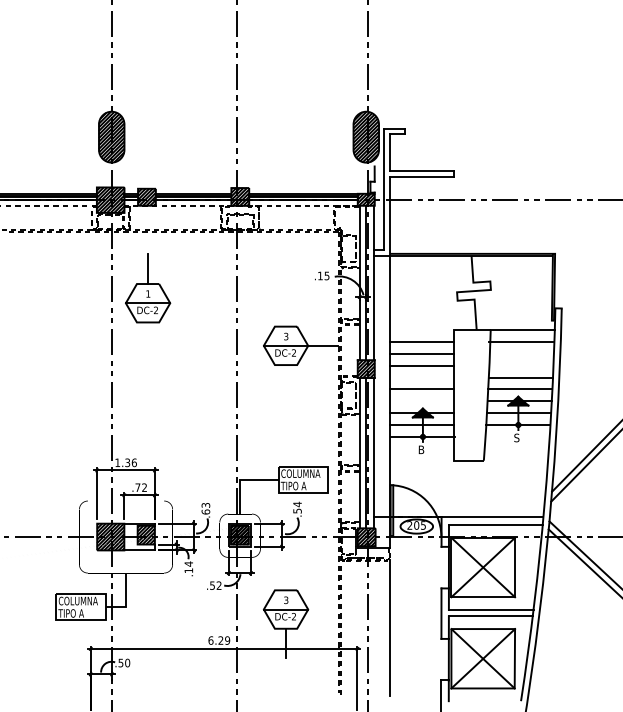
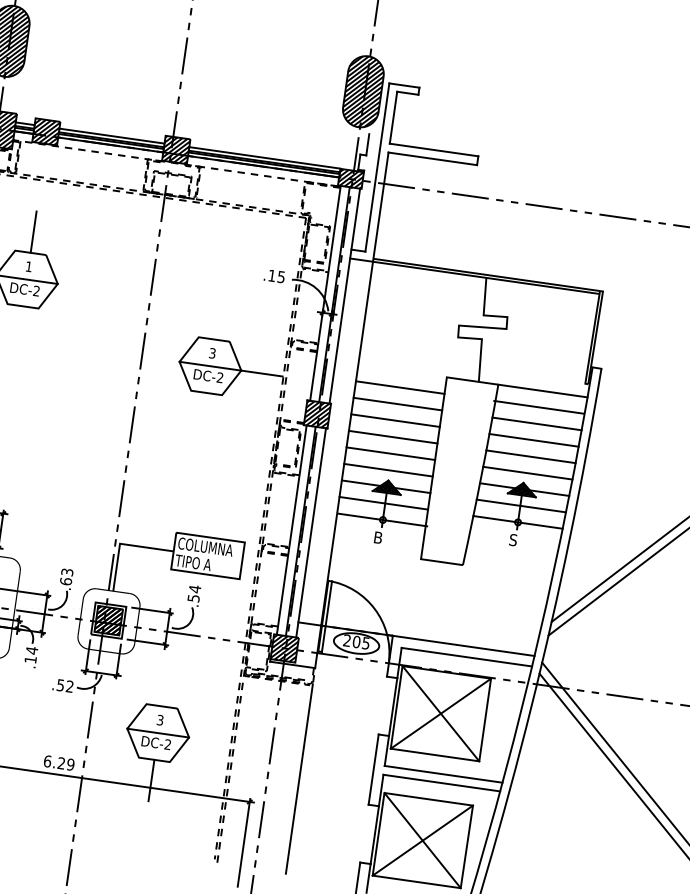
line: (521, 353) -> (536, 423), added
line: (521, 365) -> (534, 440), added
line: (421, 377) -> (392, 437), added
line: (421, 401) -> (387, 470), added

